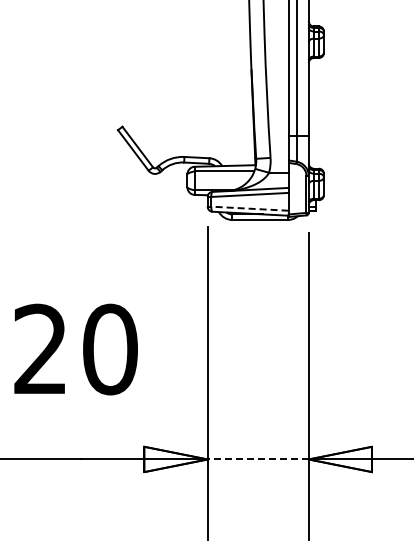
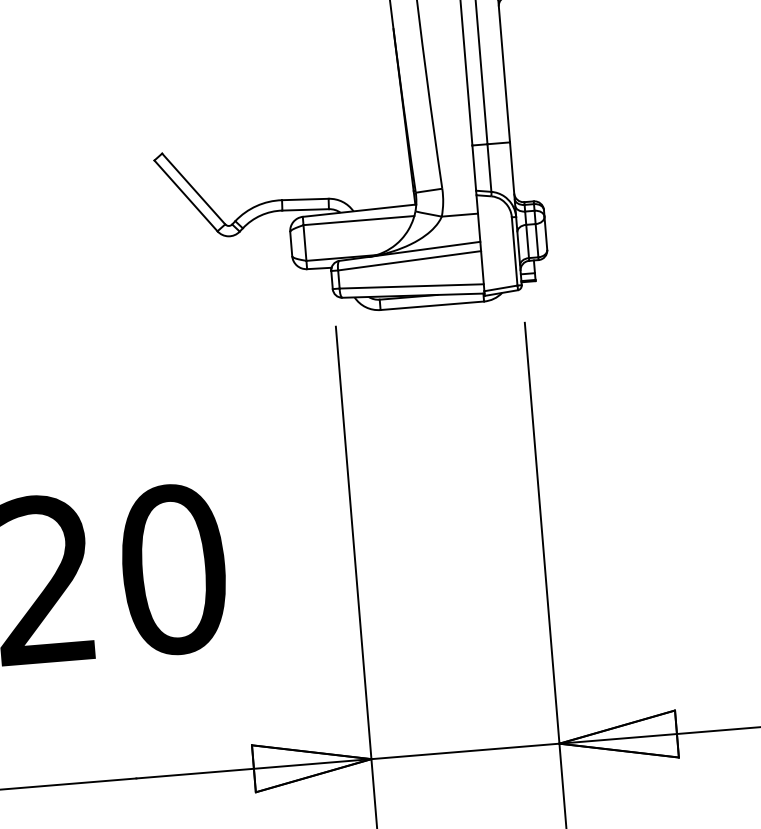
line: (249, 208) -> (410, 286), dashed -> solid
line: (258, 459) -> (465, 751), dashed -> solid

